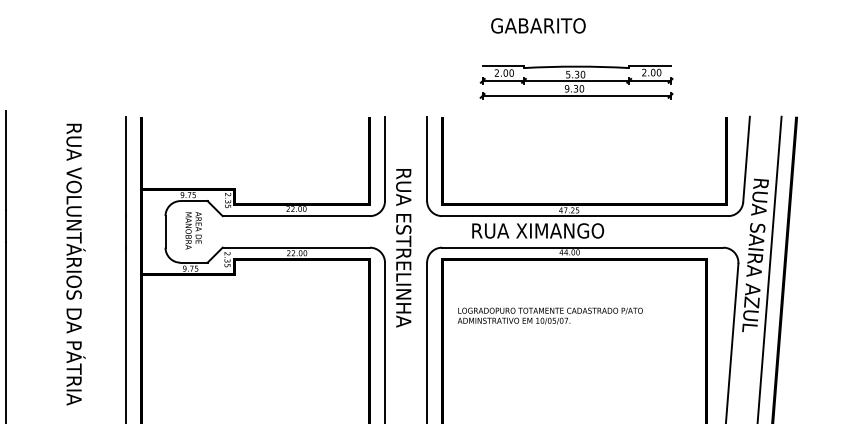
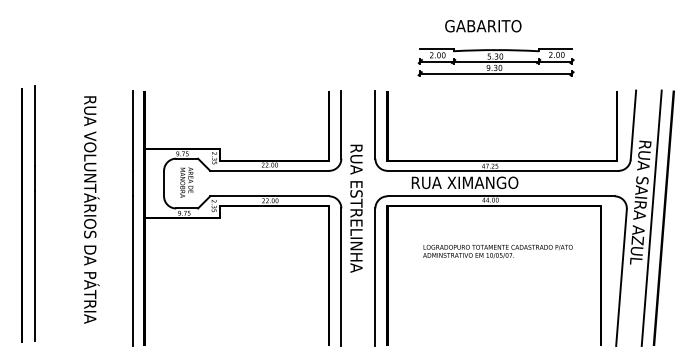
text: (538, 26) -> (483, 26), moved
text: (403, 247) -> (356, 208), moved
text: (549, 315) -> (497, 251), moved

